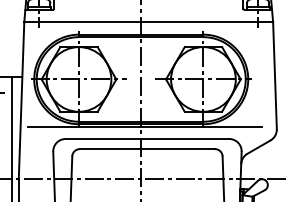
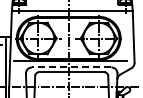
line: (147, 139) -> (71, 67), solid -> dashed

